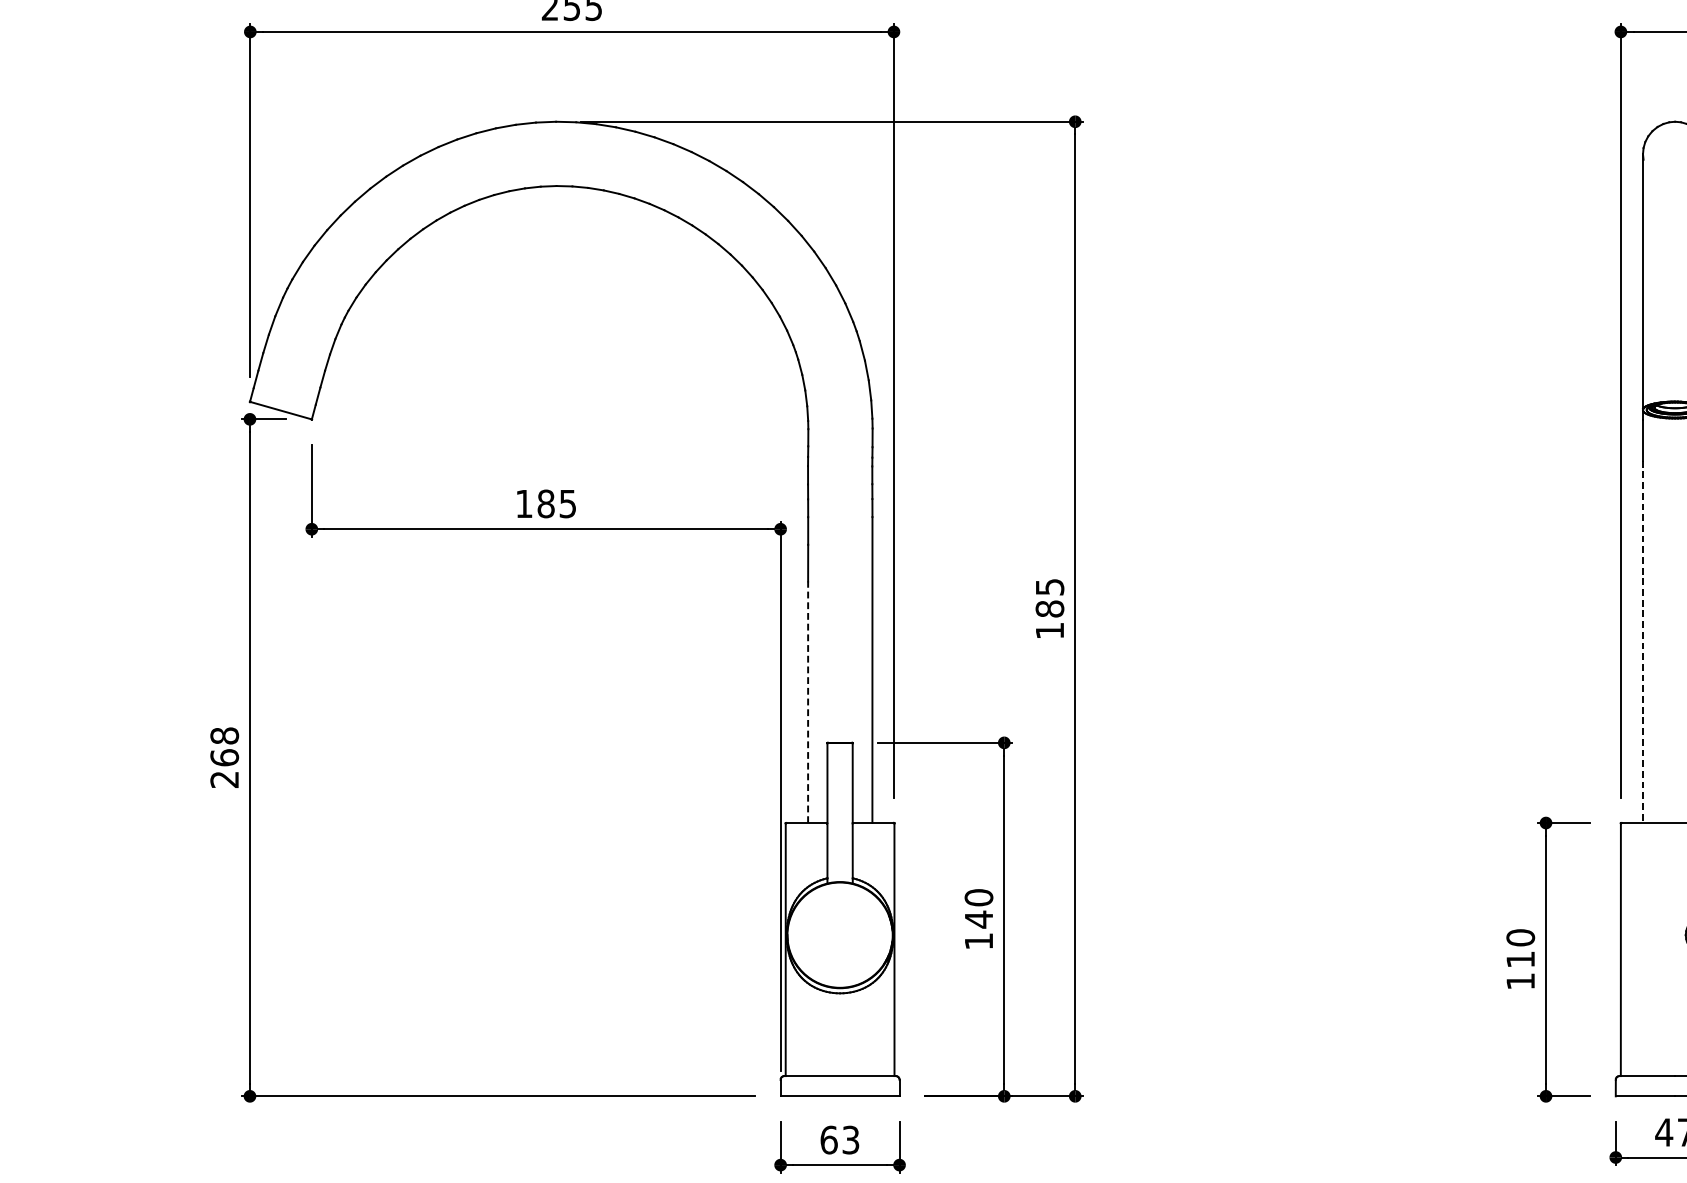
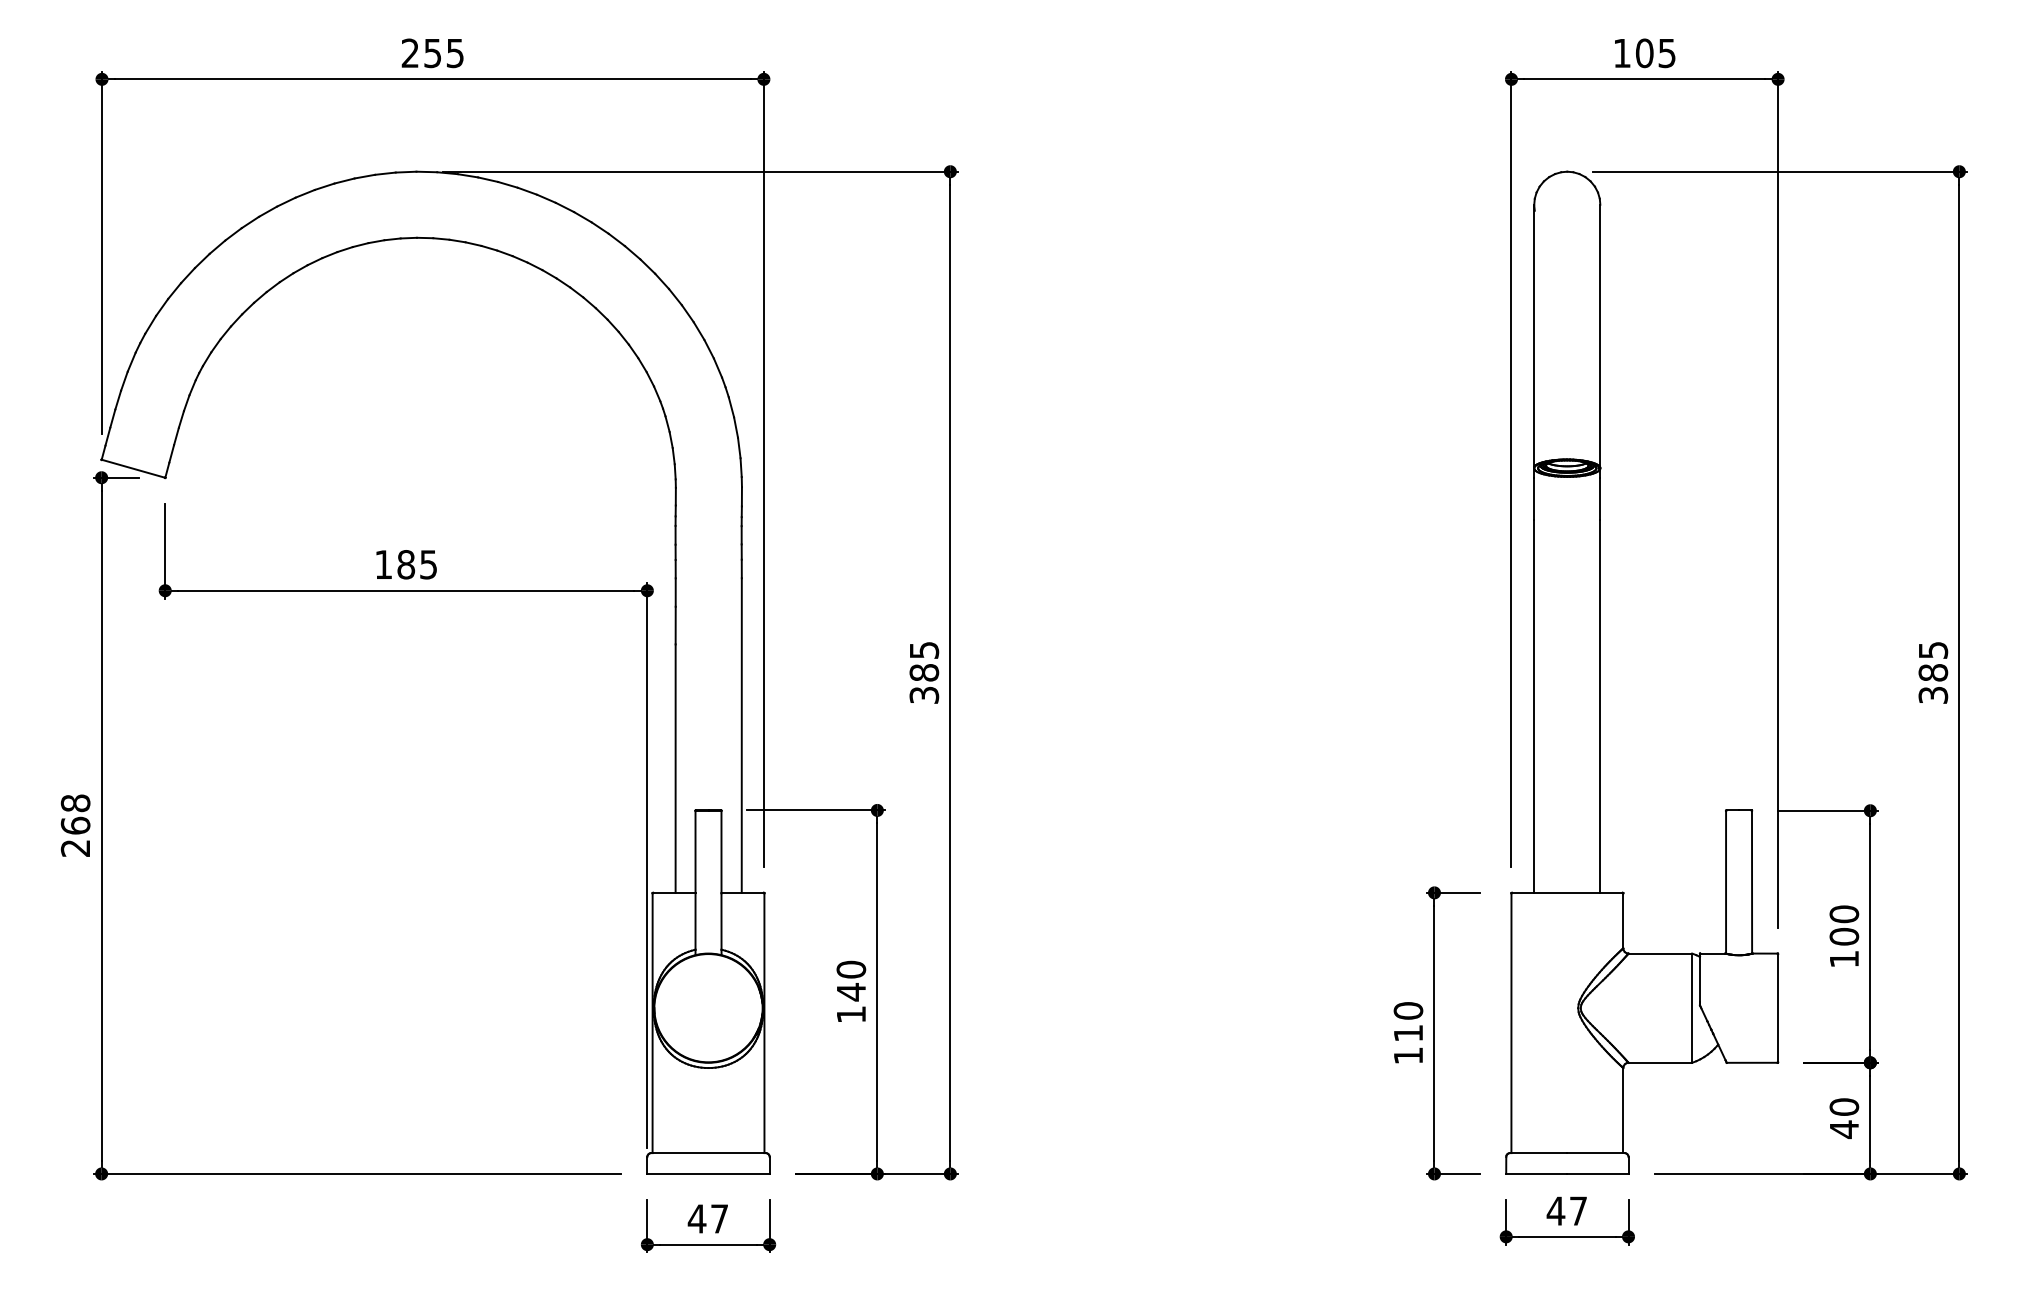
text: (1050, 630) -> (924, 694), 185 -> 385
line: (1643, 642) -> (1534, 707), dashed -> solid
line: (807, 702) -> (675, 768), dashed -> solid
text: (839, 1139) -> (707, 1218), 63 -> 47

